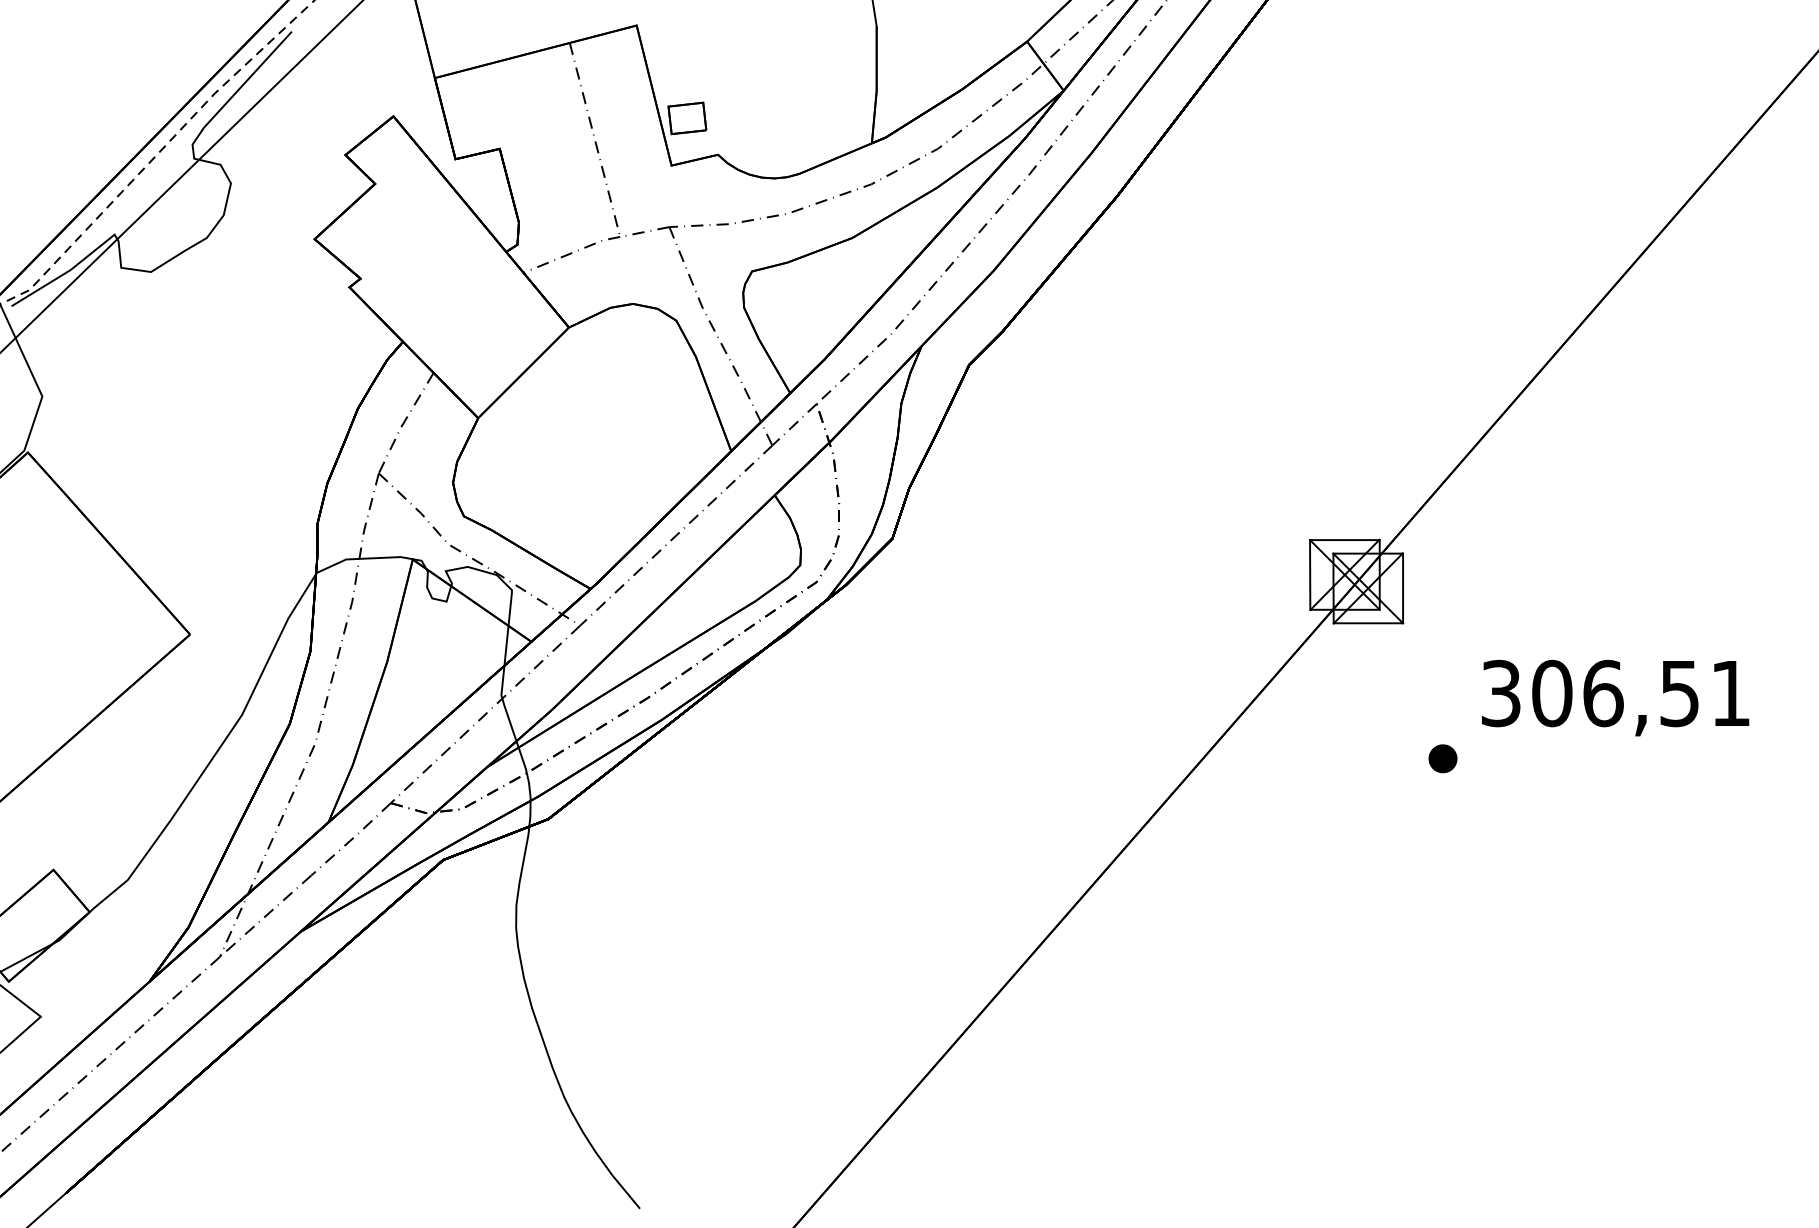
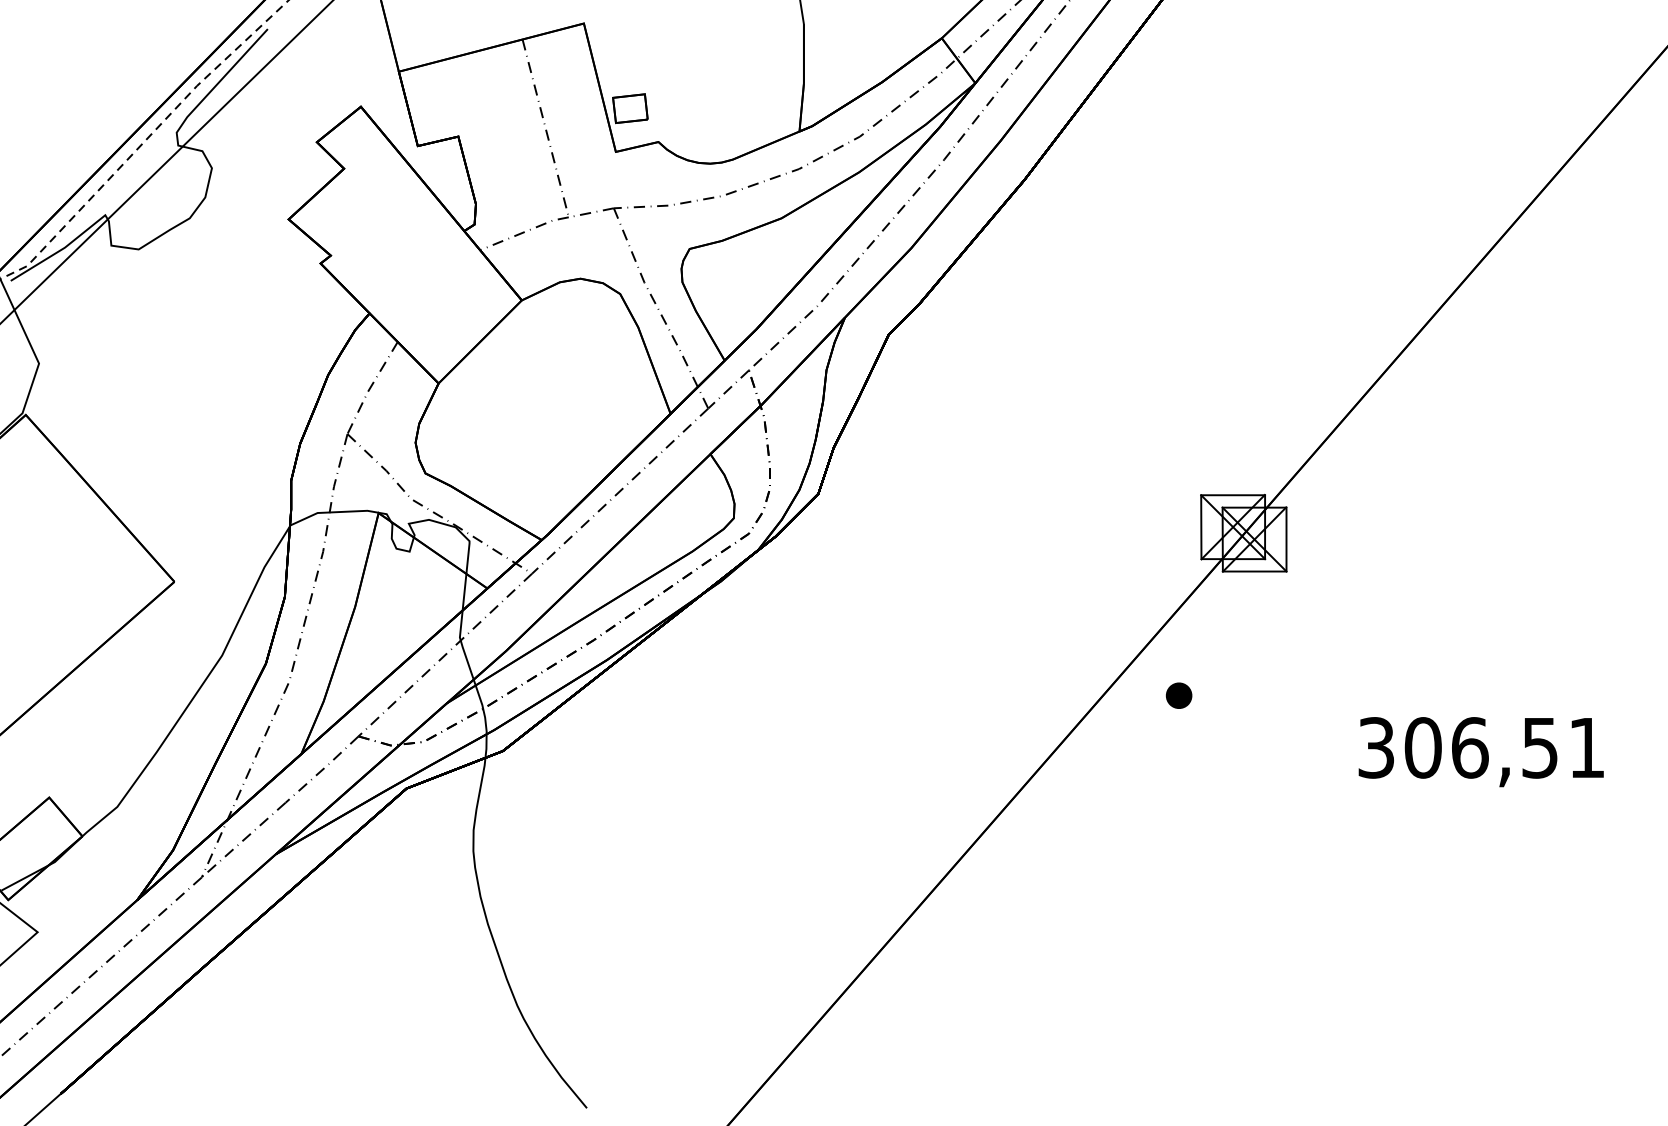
text: (1614, 698) -> (1480, 752), moved
part: (1442, 758) -> (1178, 695), moved

